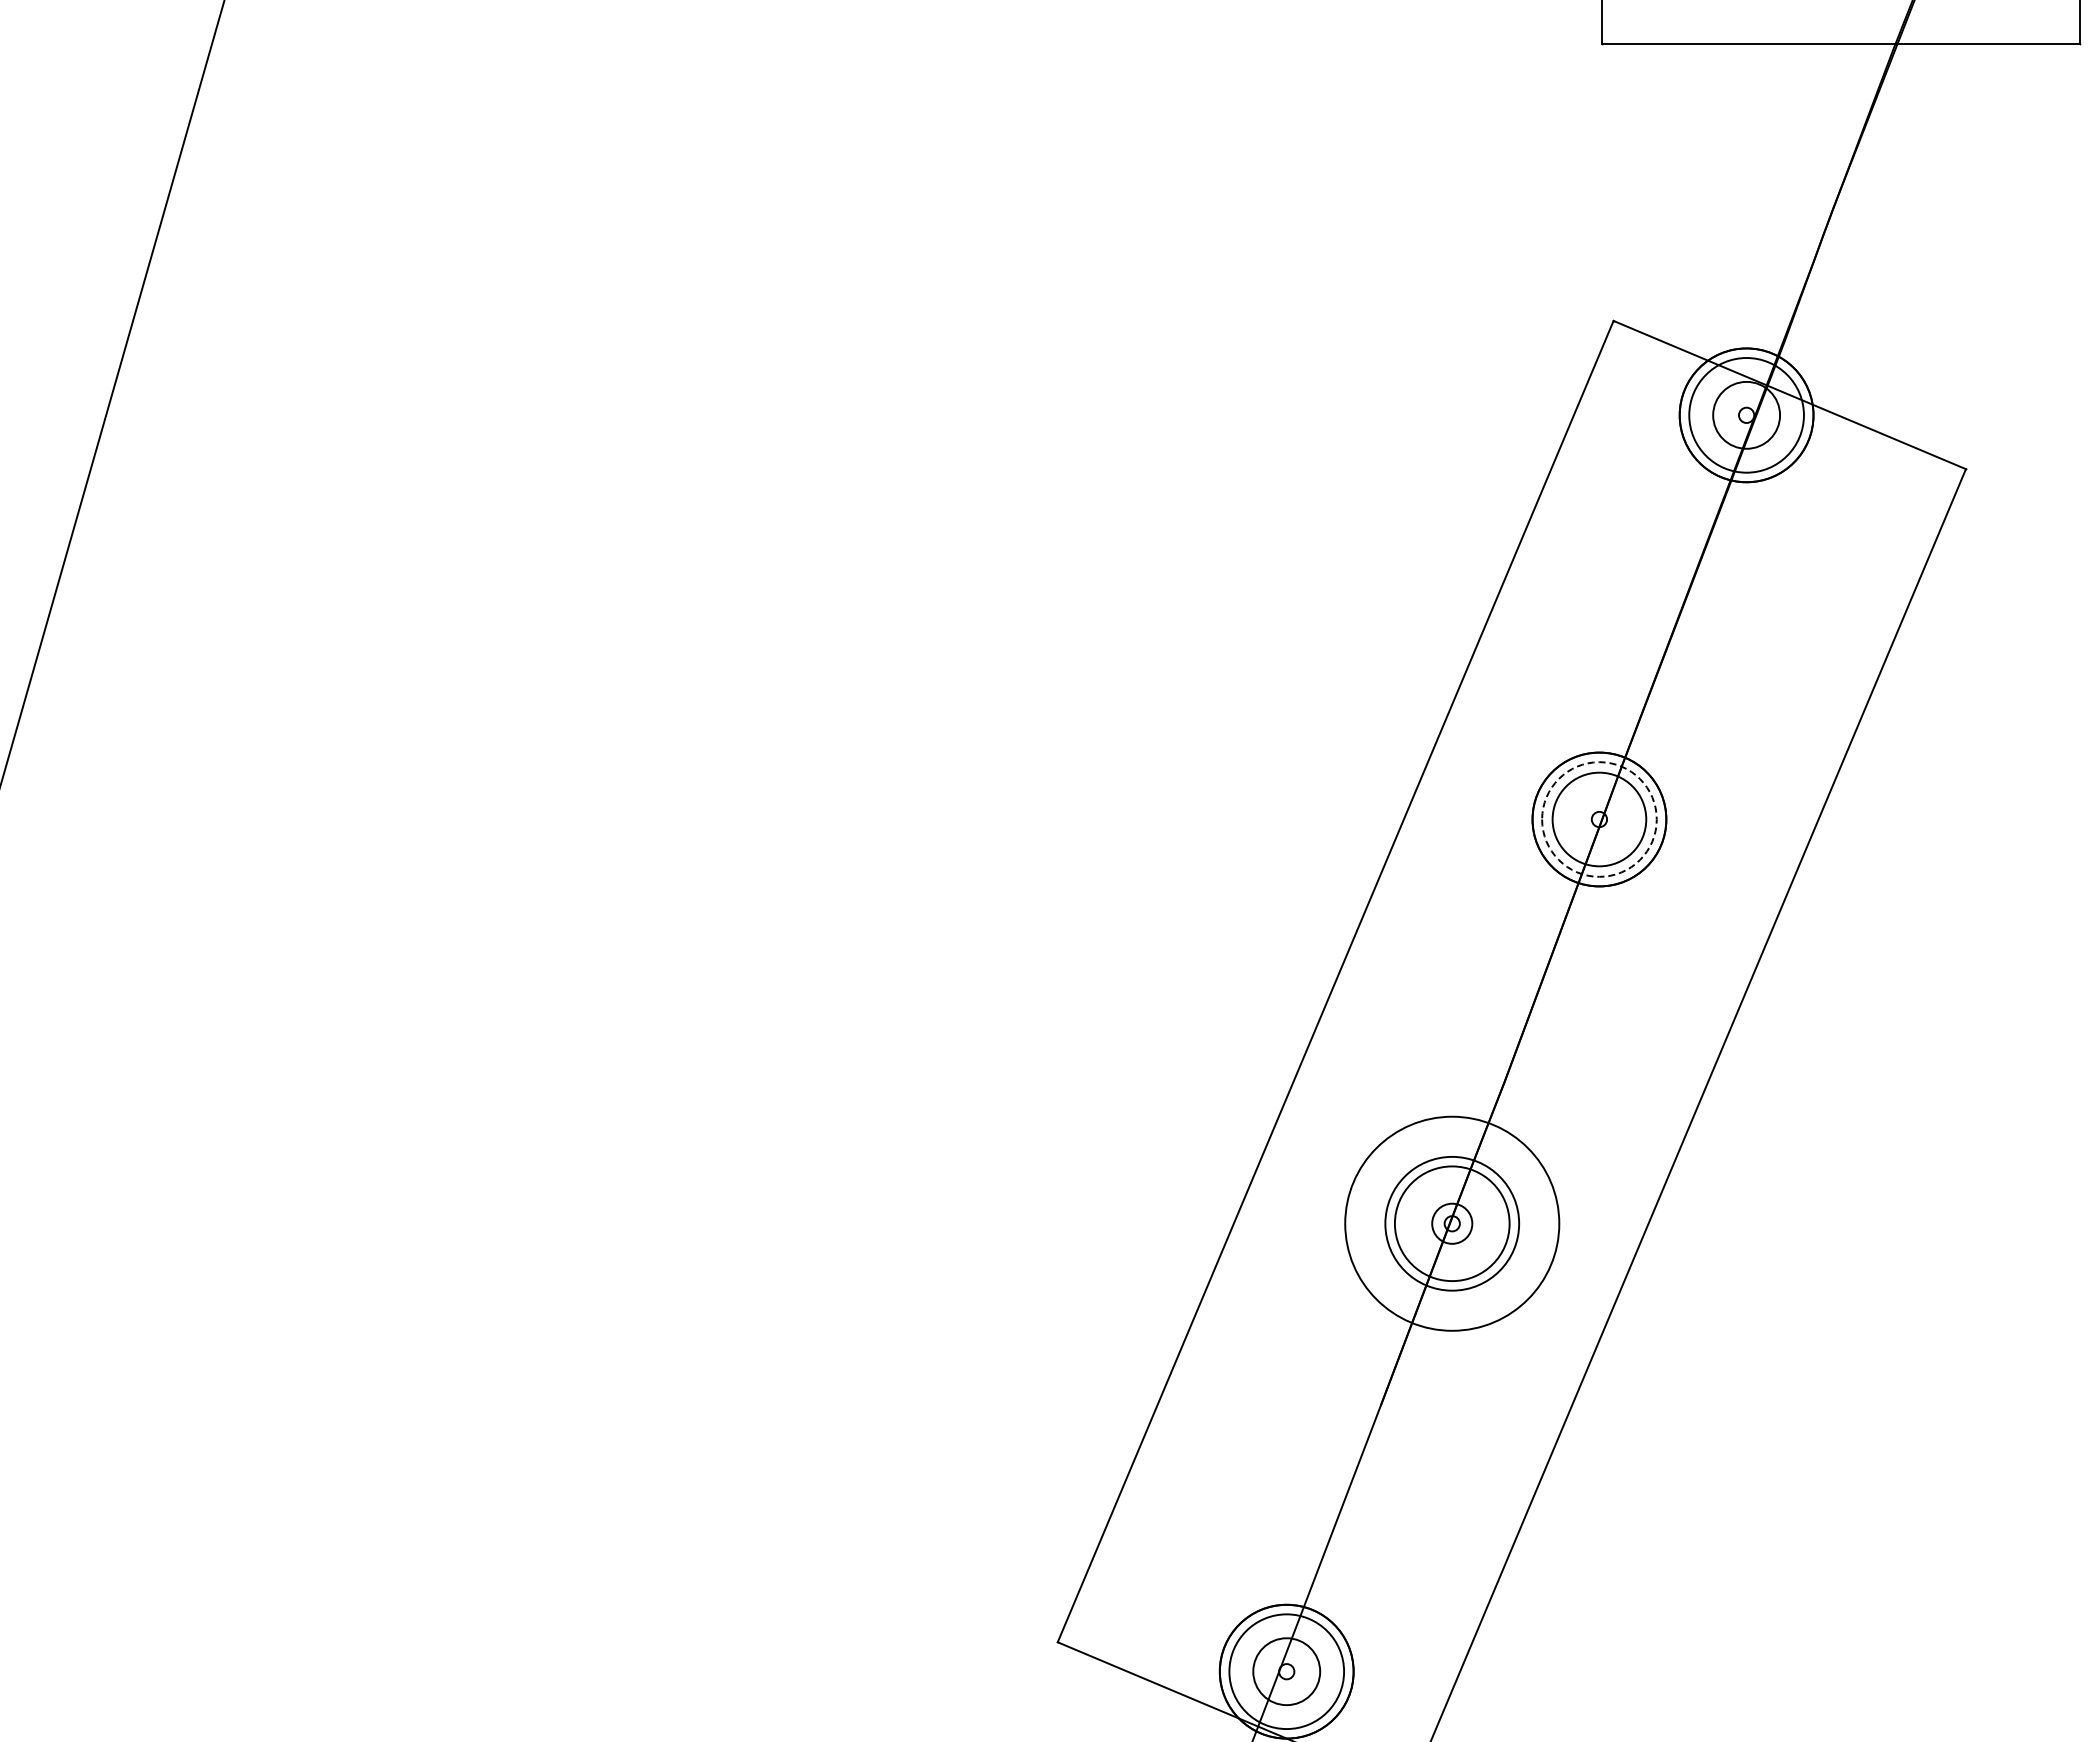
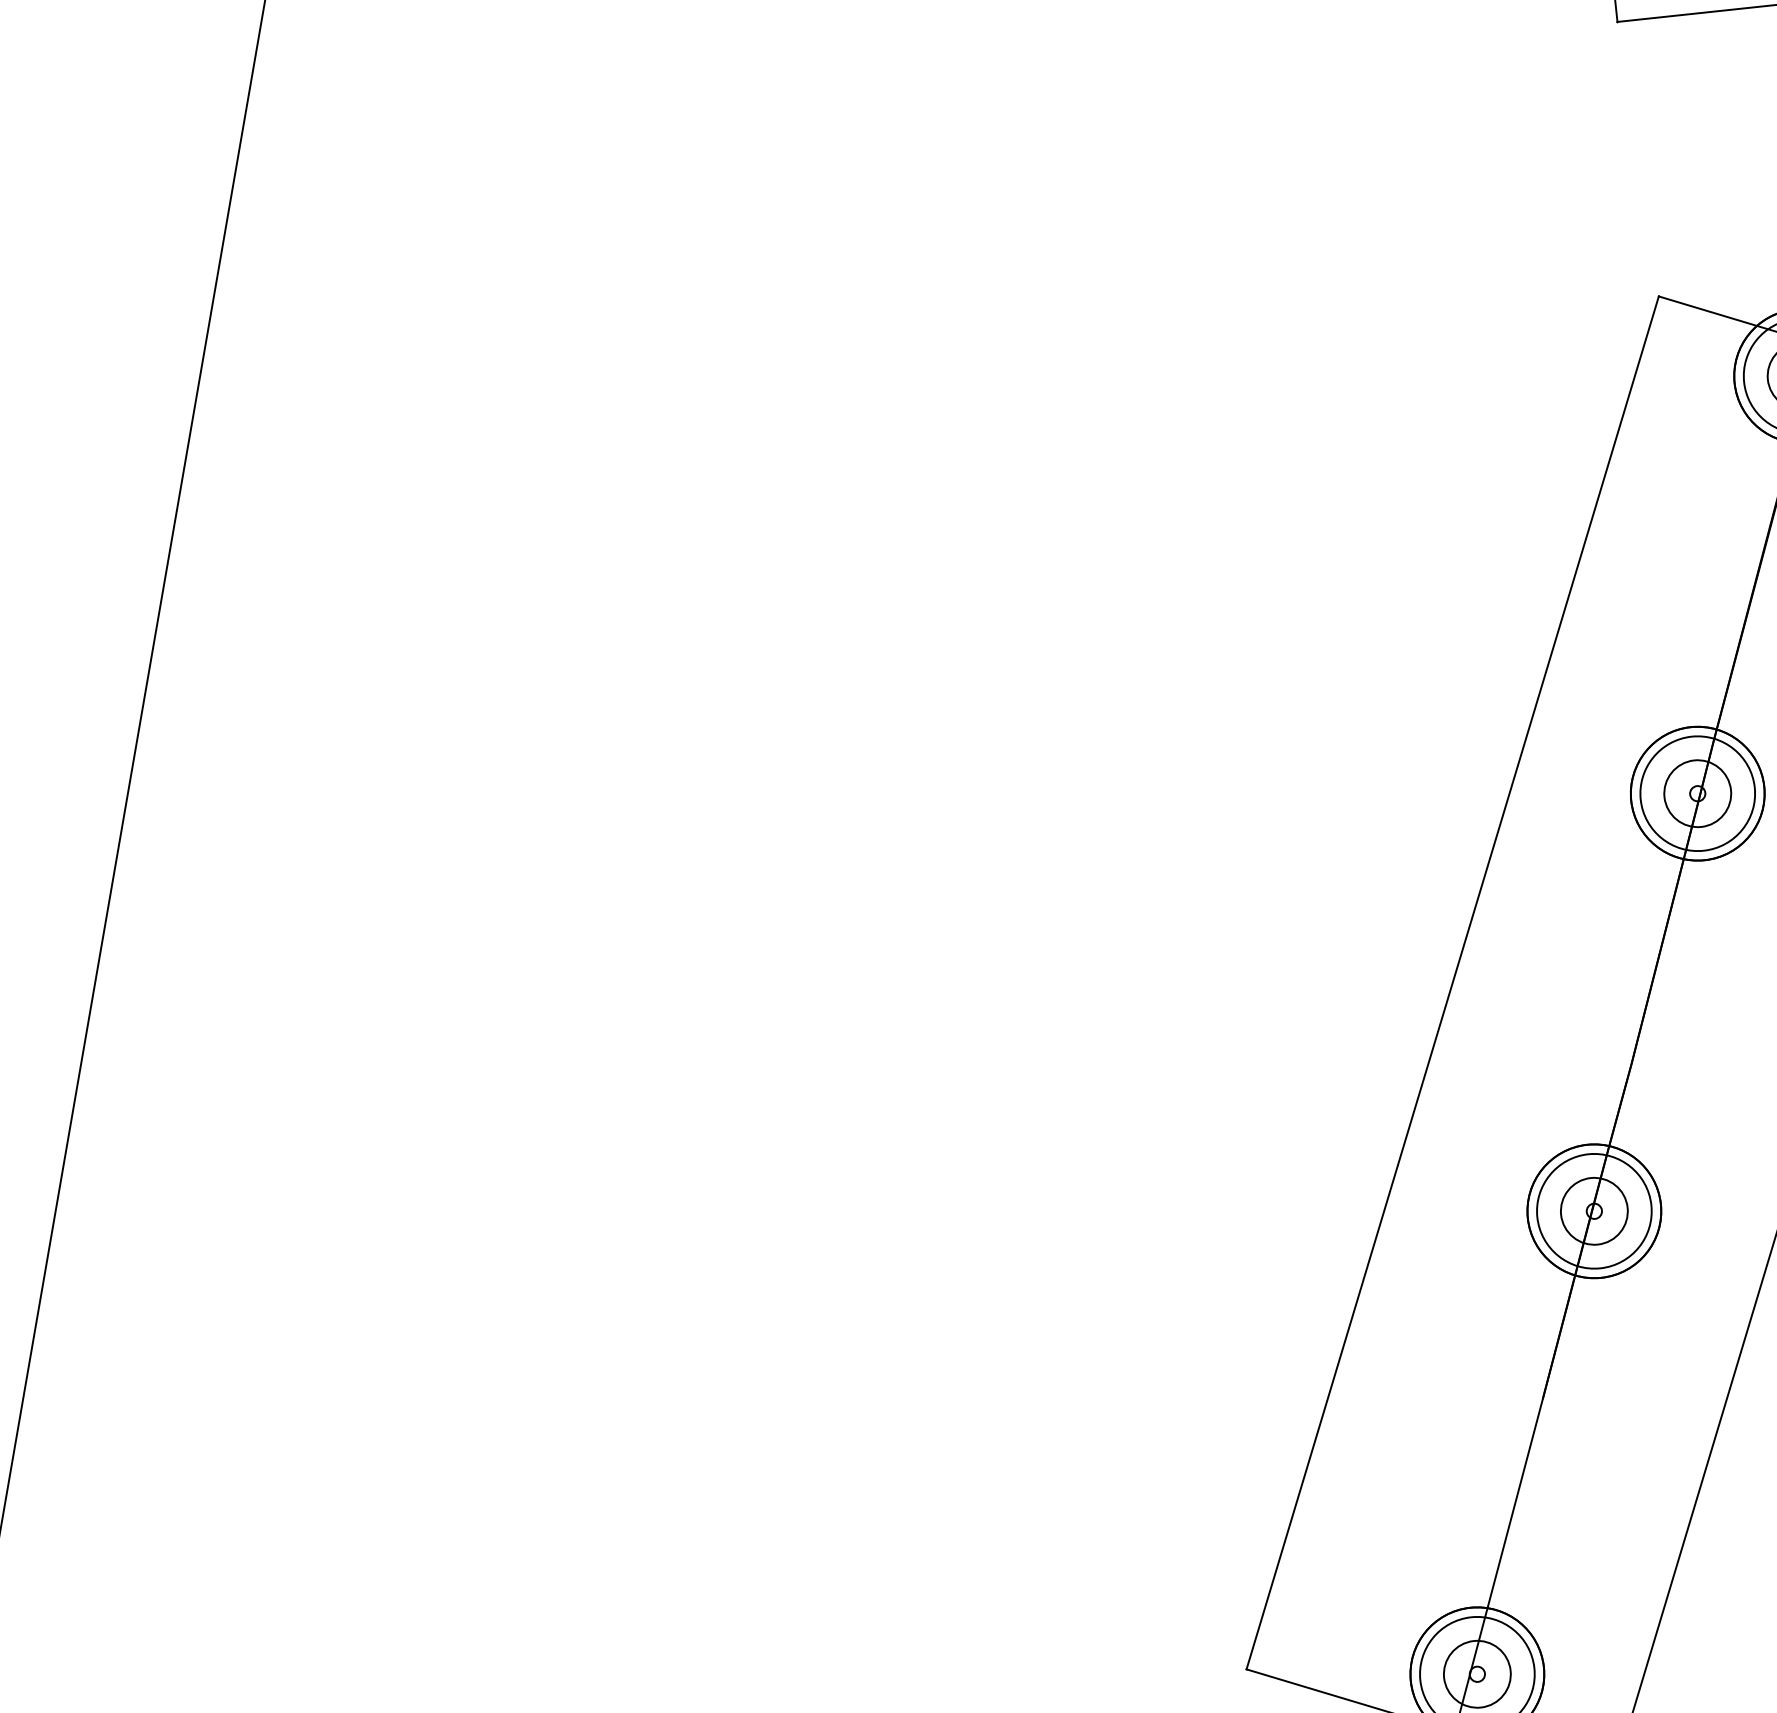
circle: (1598, 819) -> (1696, 793), size x0.71
circle: (1599, 819) -> (1697, 793), dashed -> solid
circle: (1451, 1223) -> (1593, 1211), size x1.67
circle: (1452, 1223) -> (1594, 1211), size x0.62

